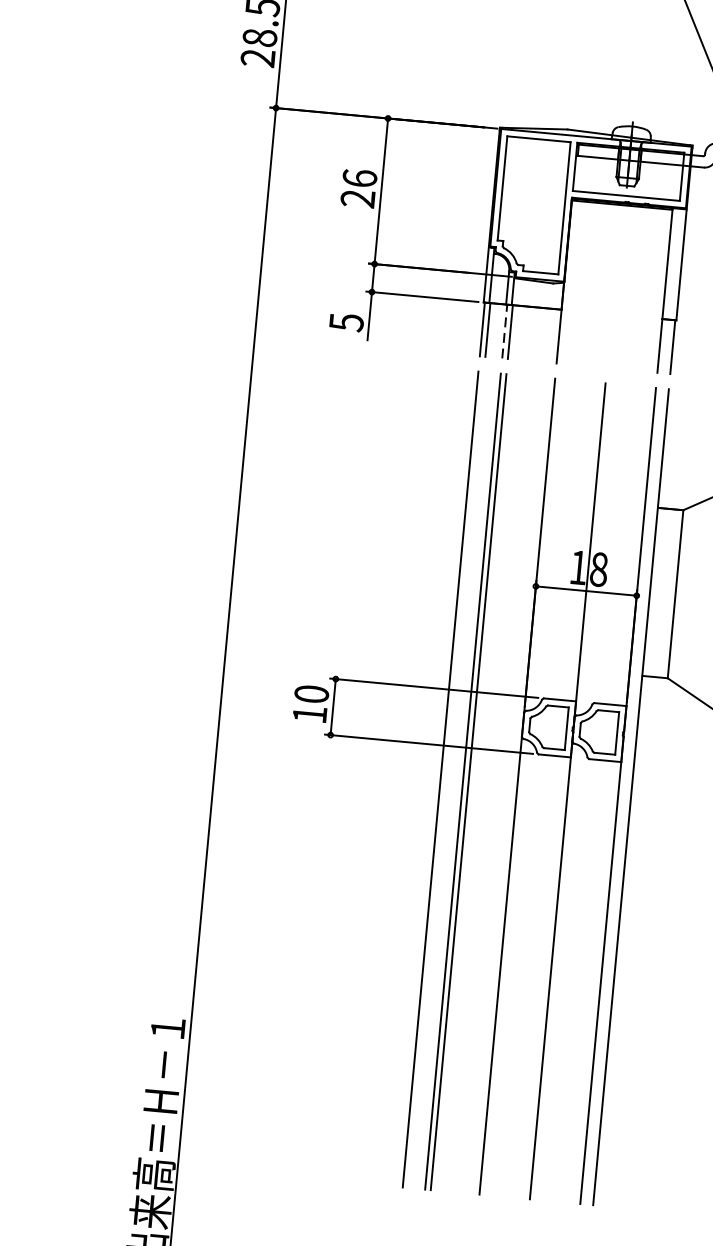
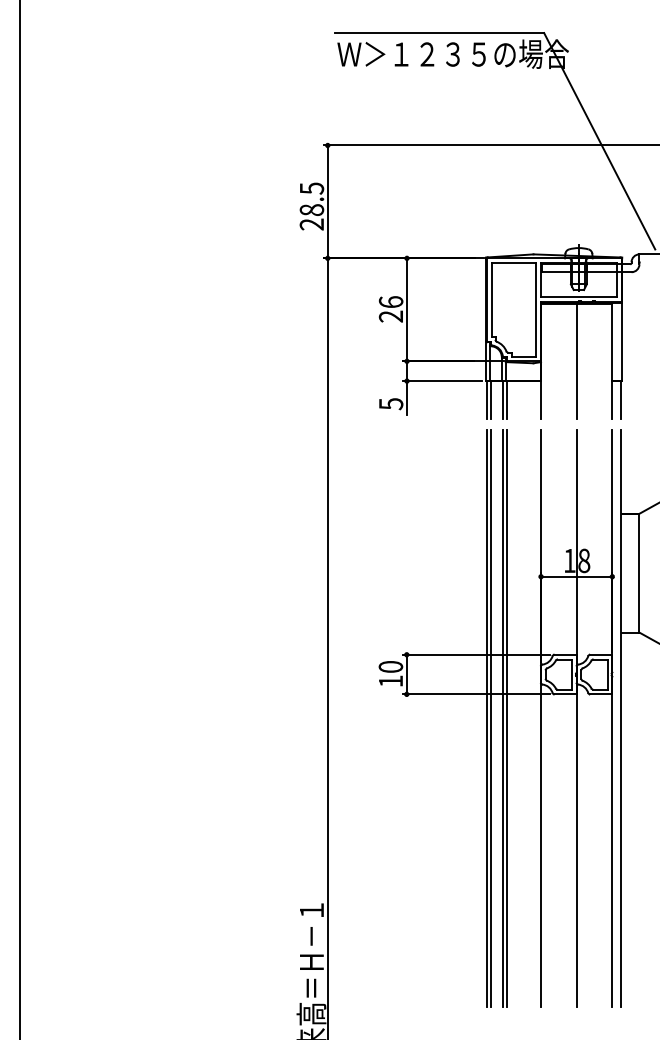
line: (614, 286) -> (576, 361), added
line: (504, 330) -> (502, 399), dashed -> solid
line: (445, 778) -> (490, 717), added

